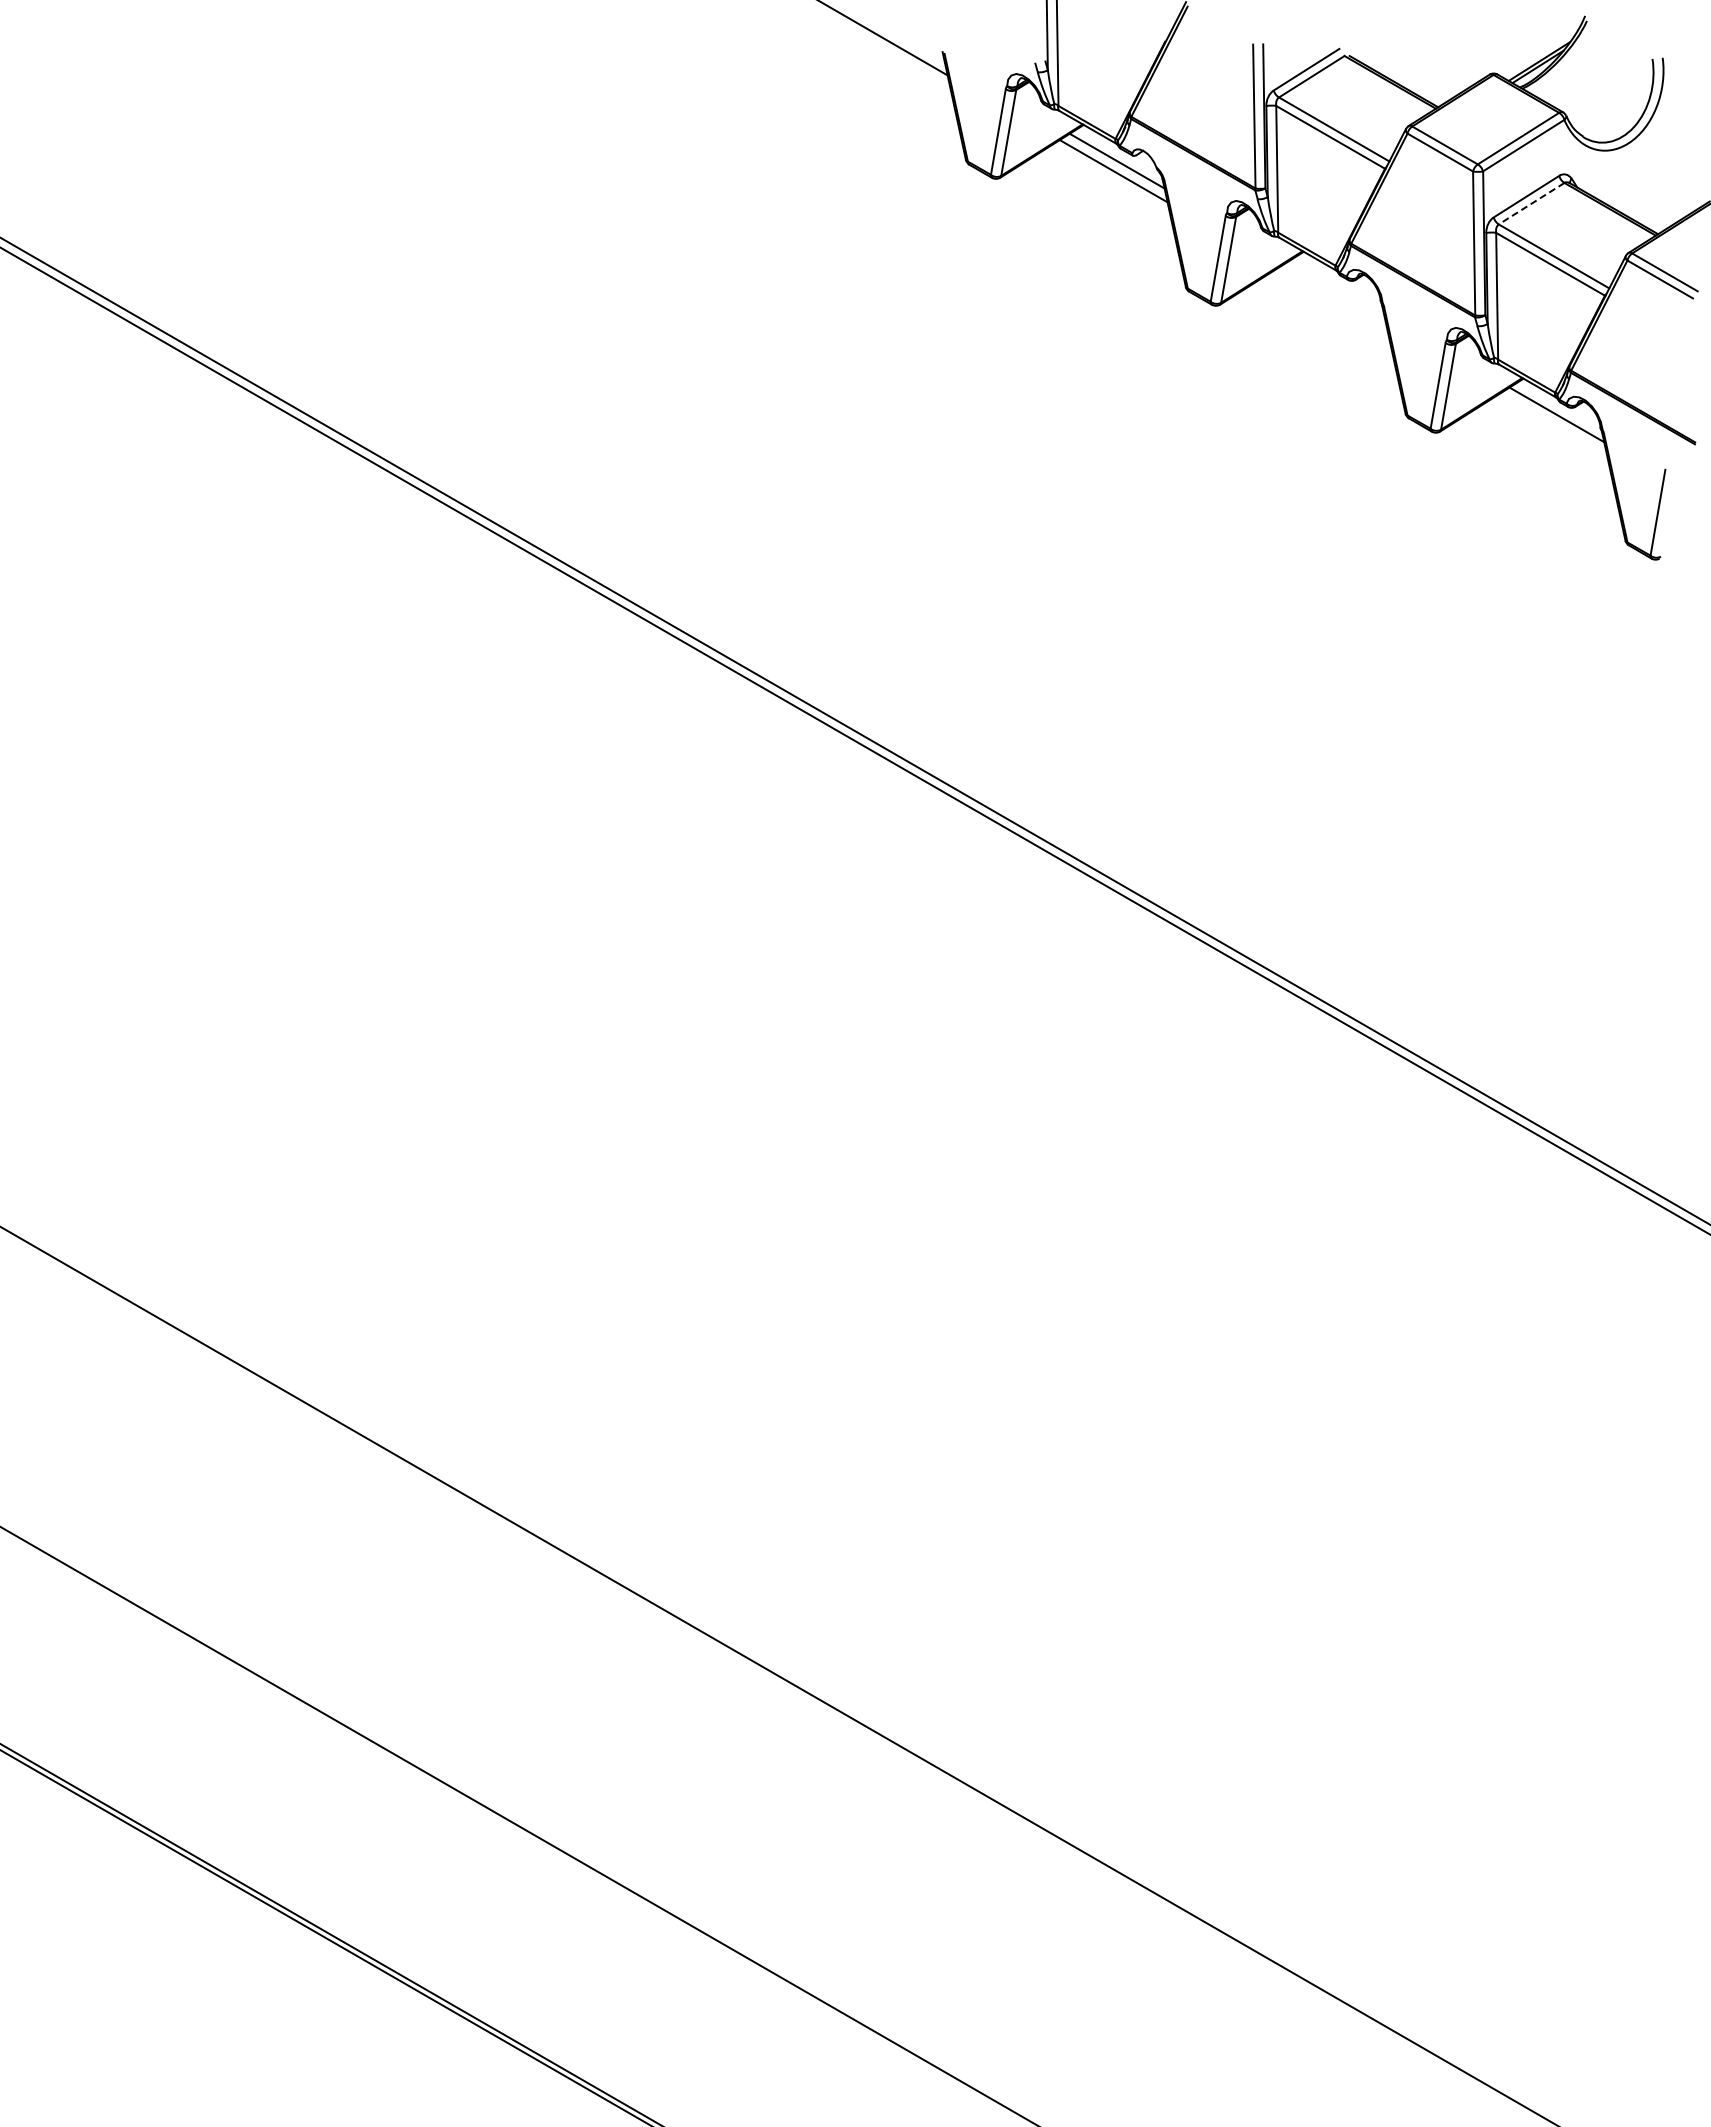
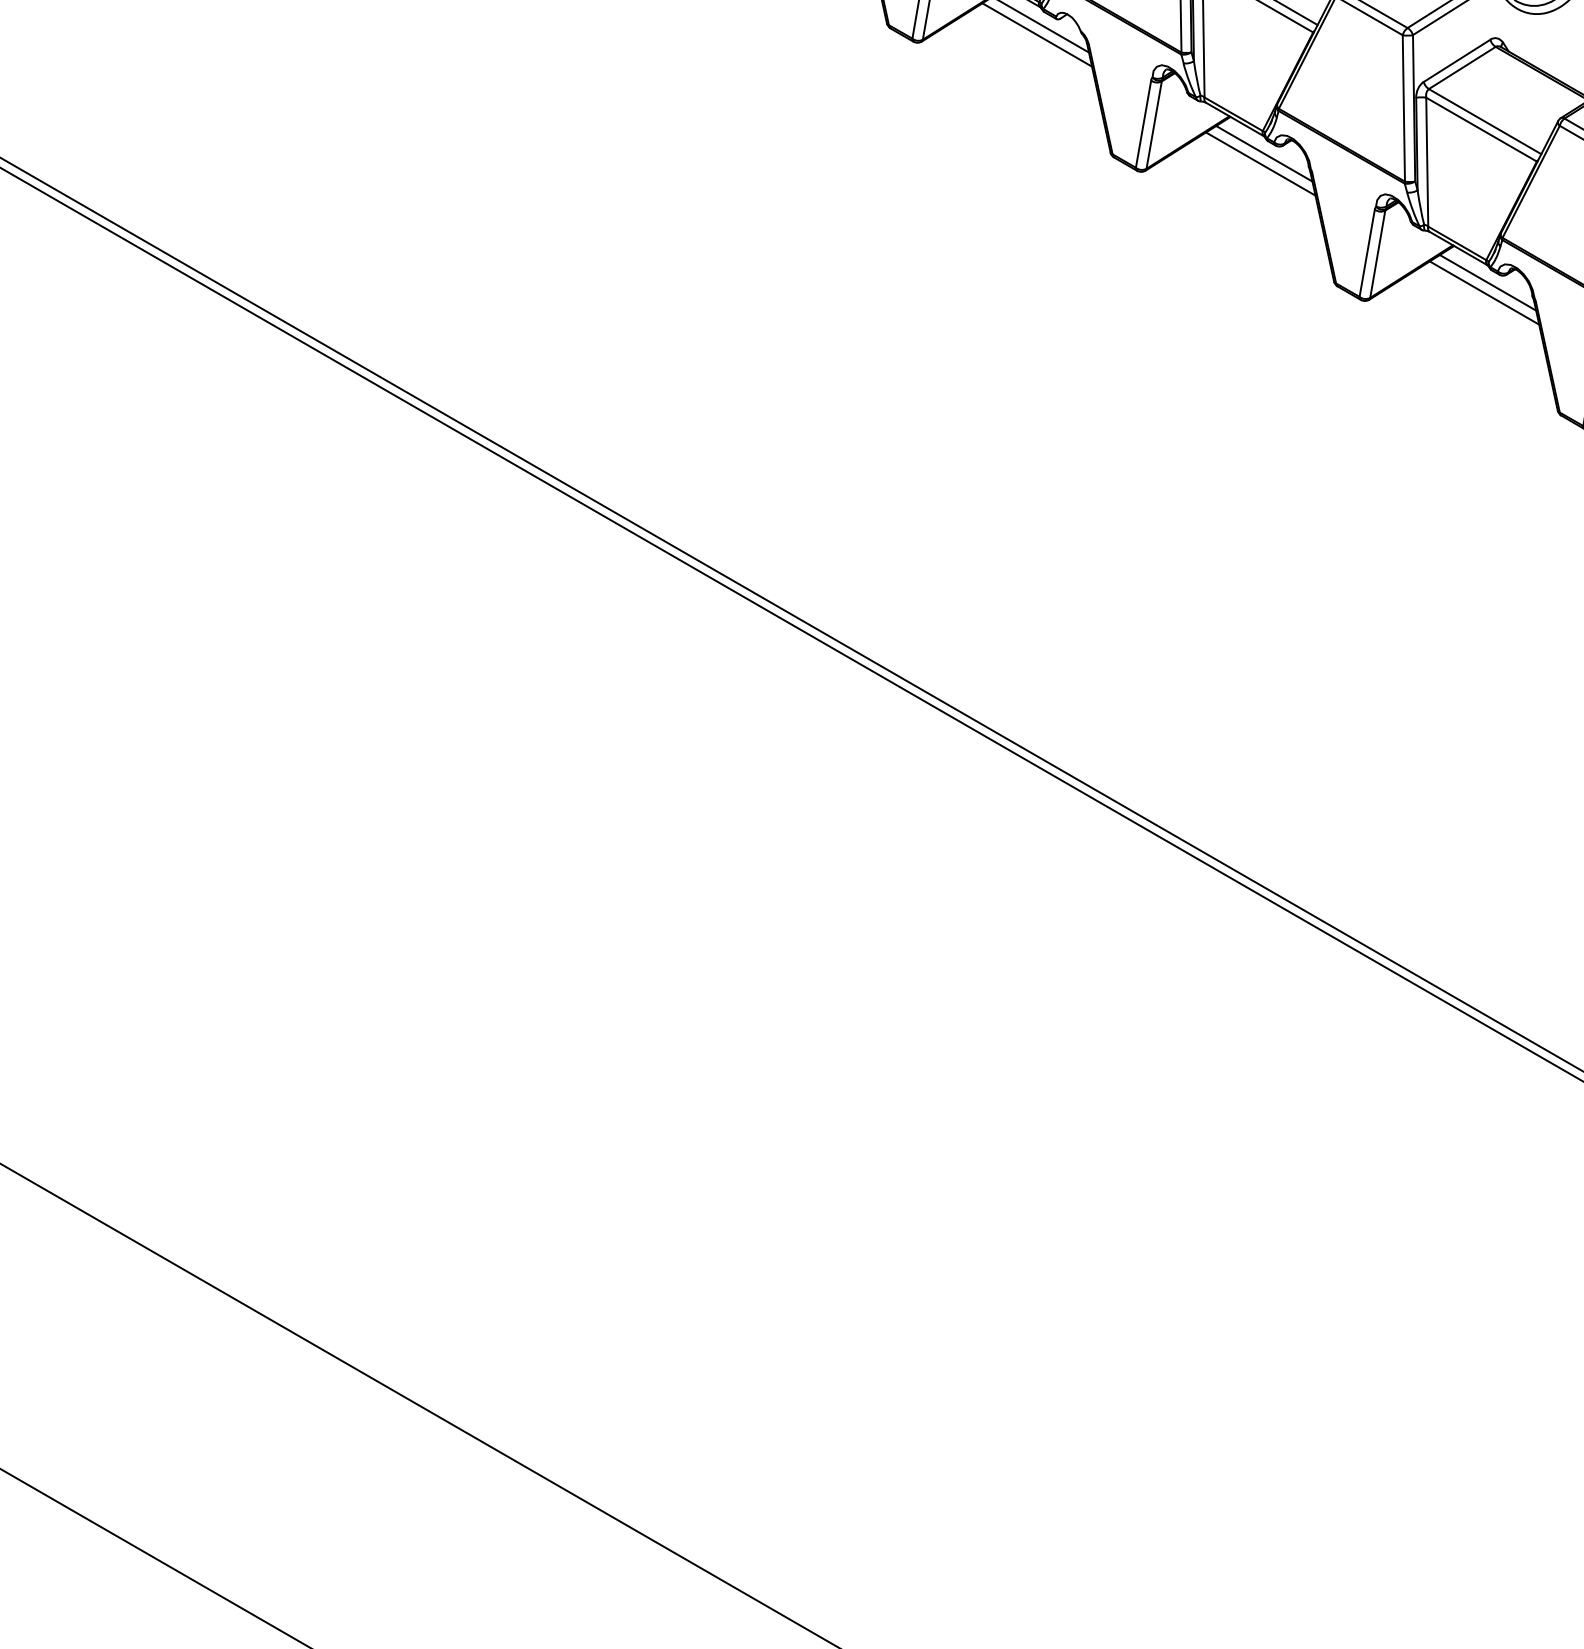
line: (1531, 203) -> (1462, 67), dashed -> solid
line: (1336, 287) -> (1263, 153), added
line: (1333, 298) -> (1260, 164), added
line: (1553, 424) -> (1484, 292), added

